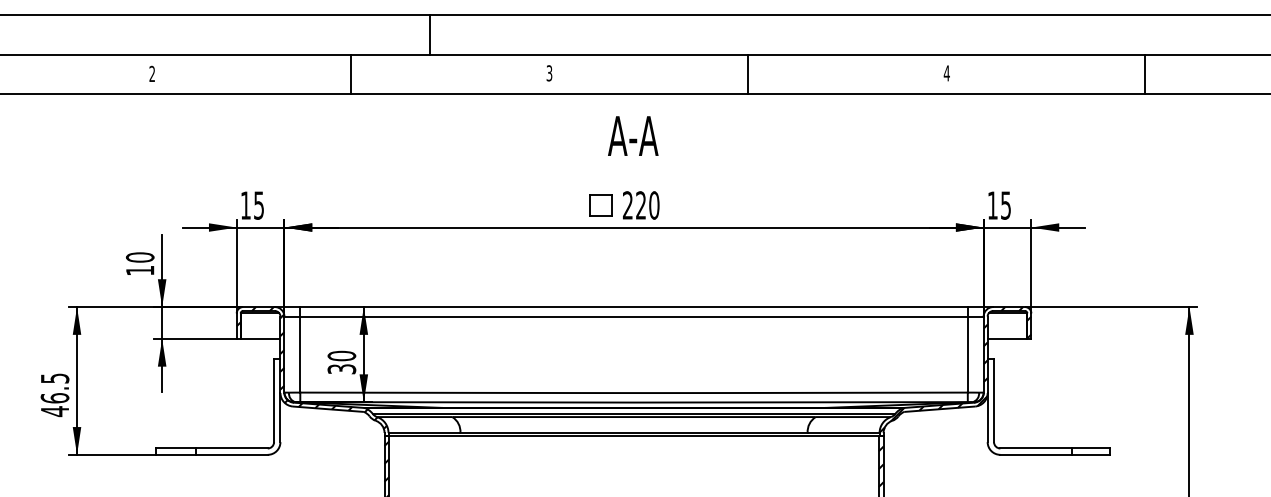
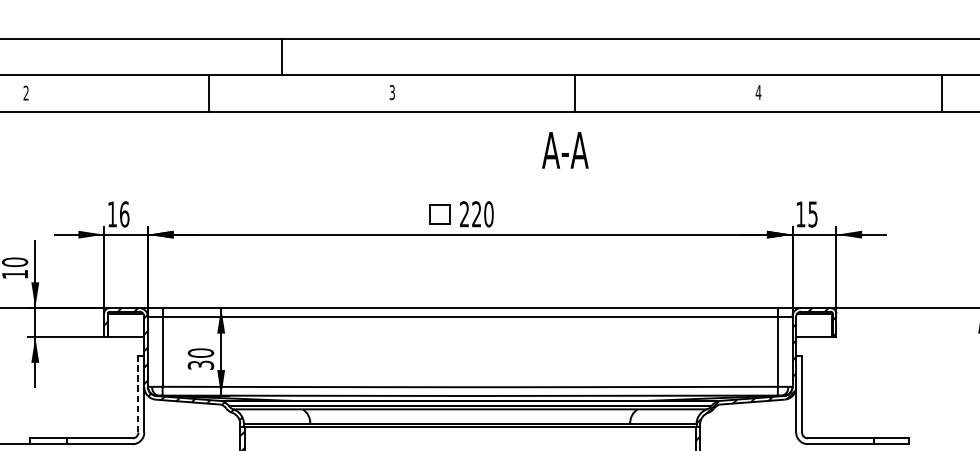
text: (633, 135) -> (565, 149), moved
text: (259, 205) -> (125, 214), 15 -> 16
line: (274, 400) -> (138, 394), solid -> dashed

